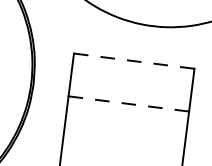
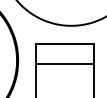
line: (135, 61) -> (65, 43), dashed -> solid
line: (130, 104) -> (65, 64), dashed -> solid

